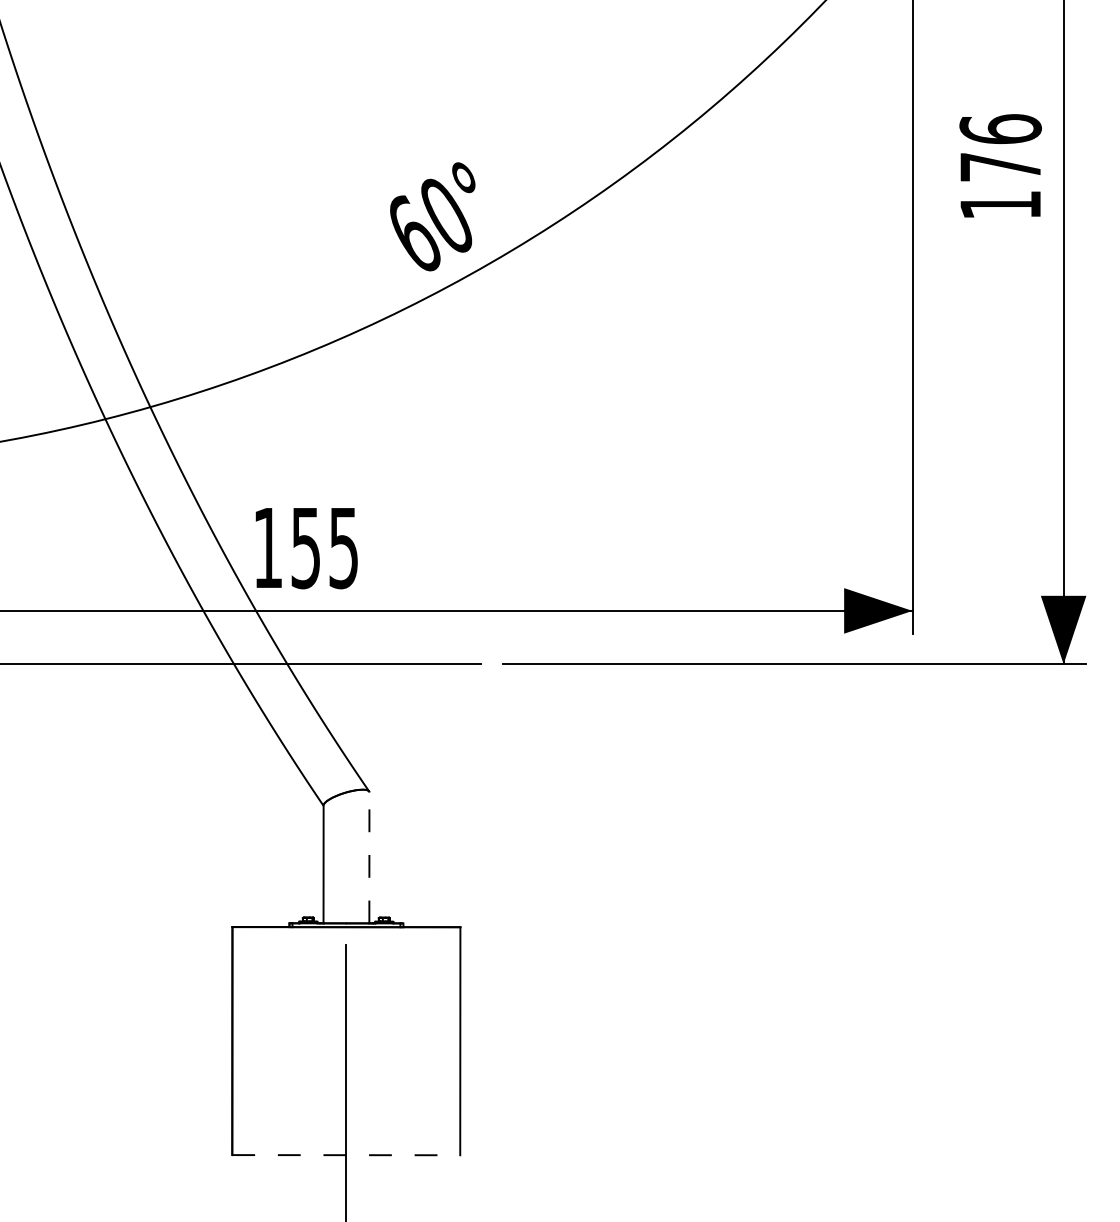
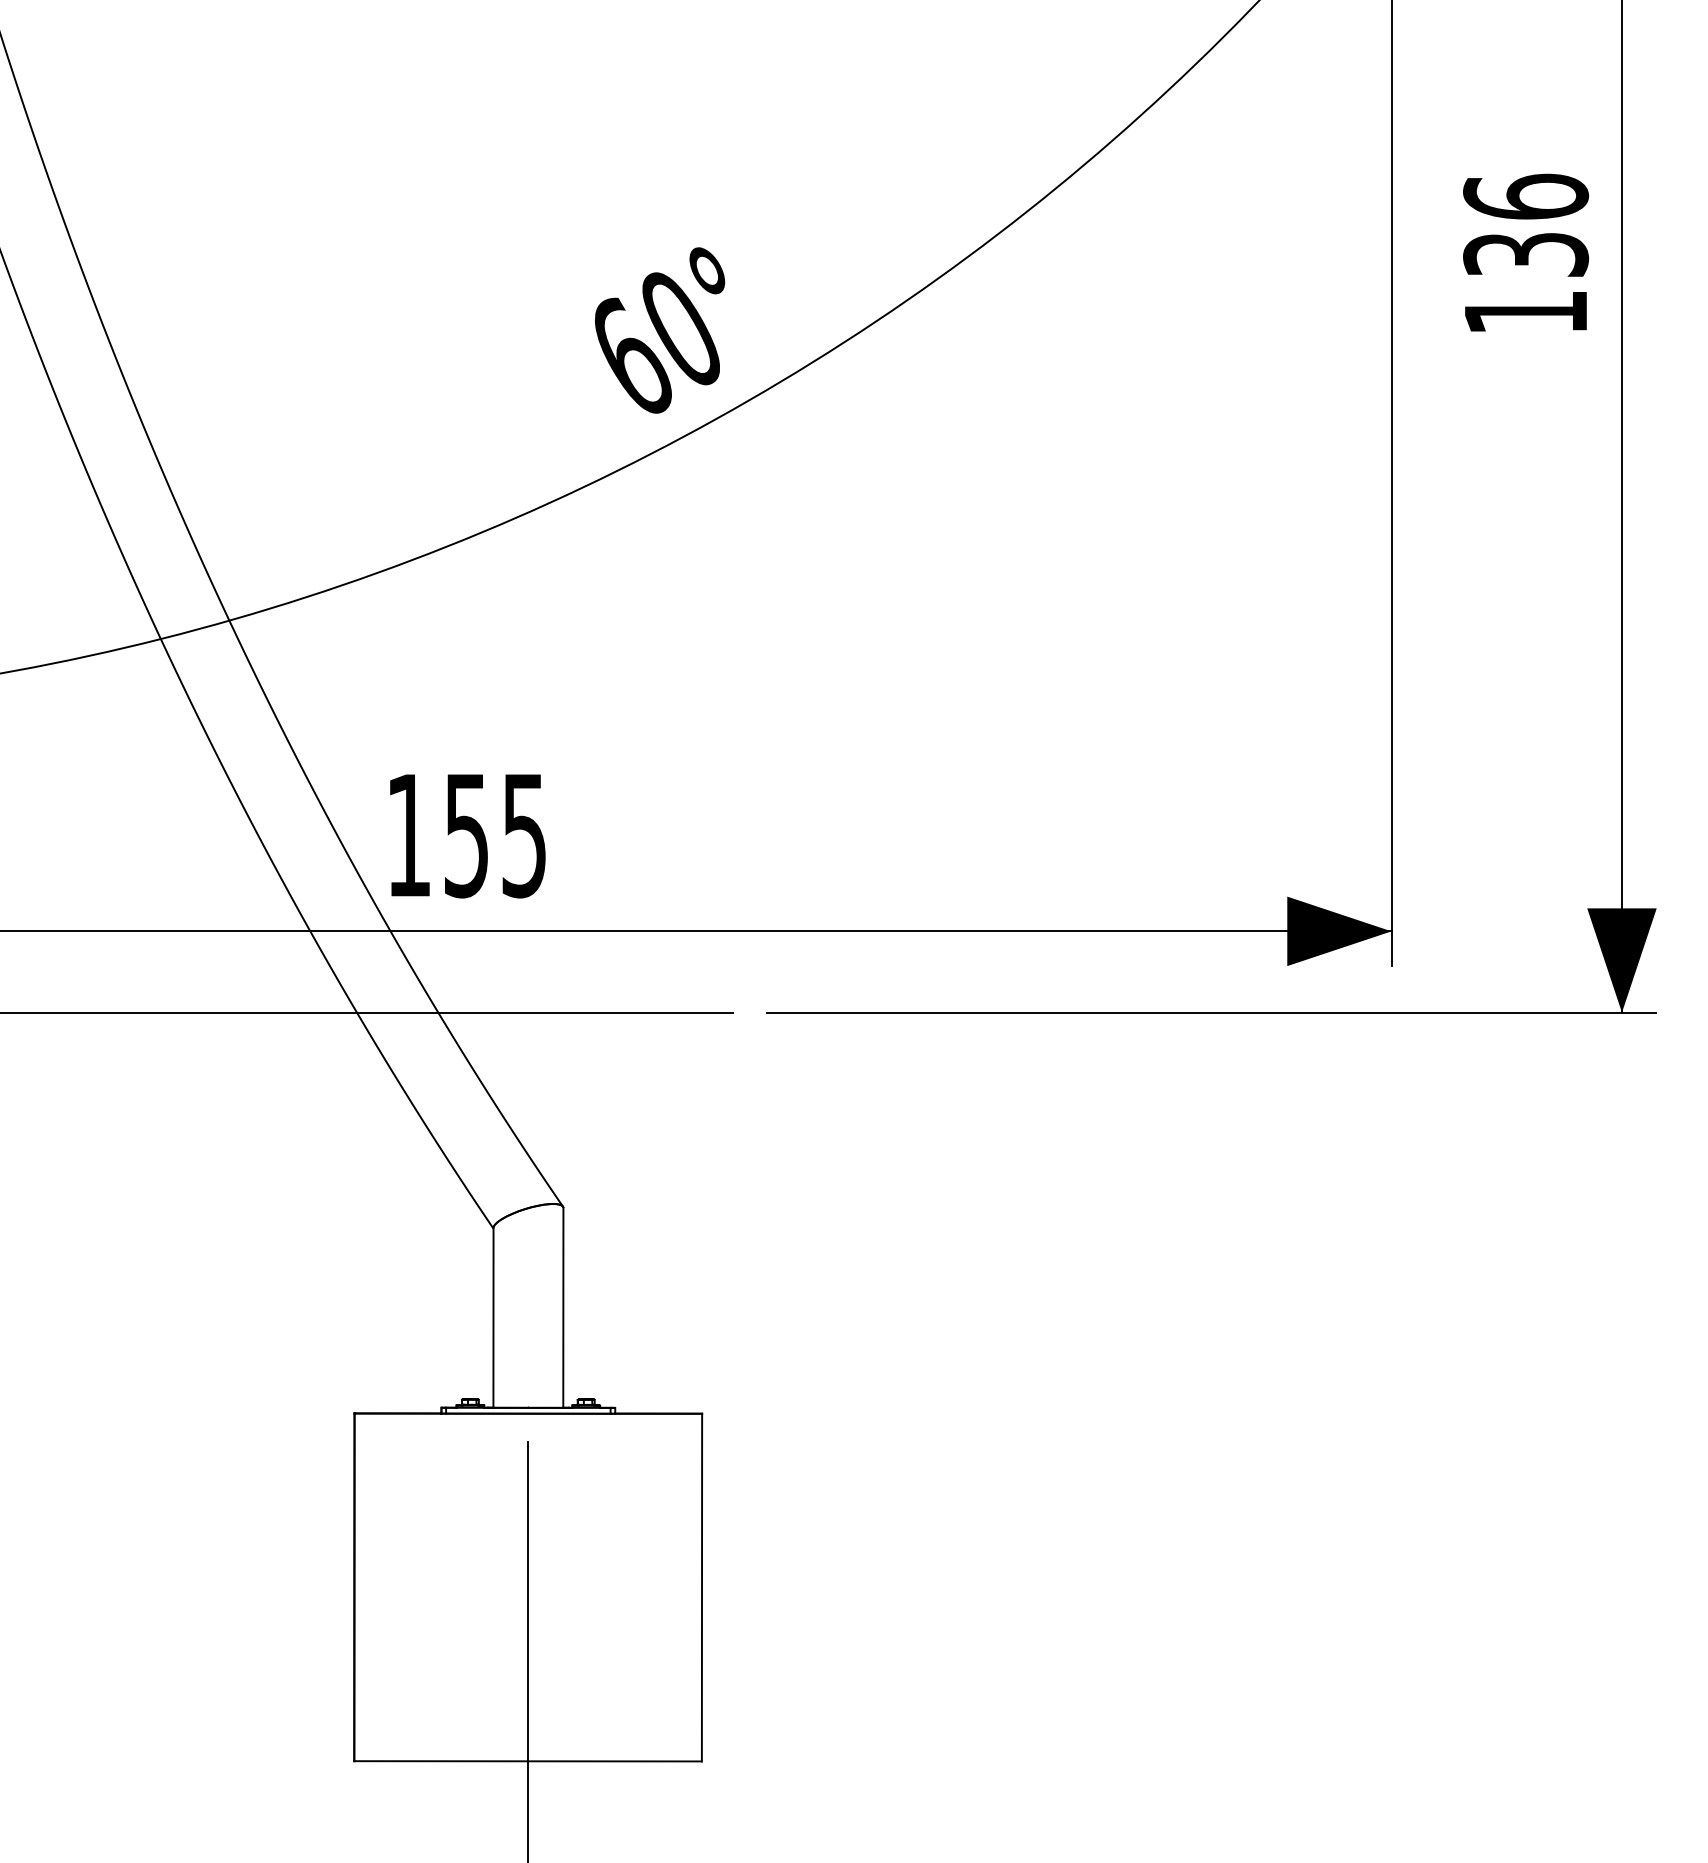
text: (1000, 167) -> (1525, 255), 176 -> 136
line: (369, 857) -> (563, 1307), dashed -> solid
line: (346, 1155) -> (528, 1761), dashed -> solid

